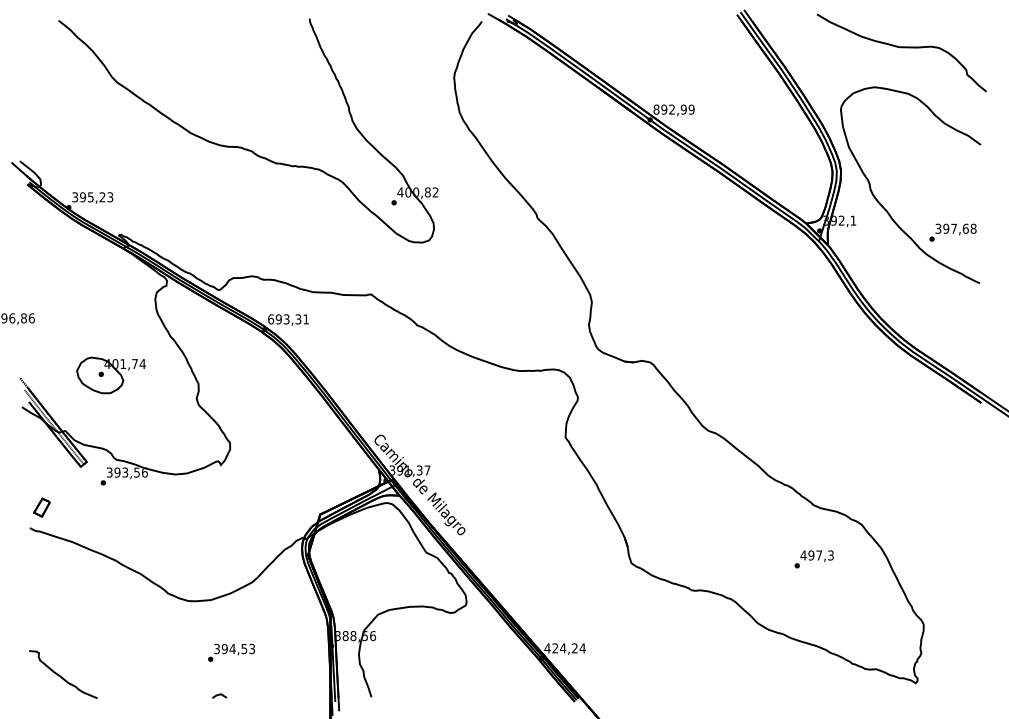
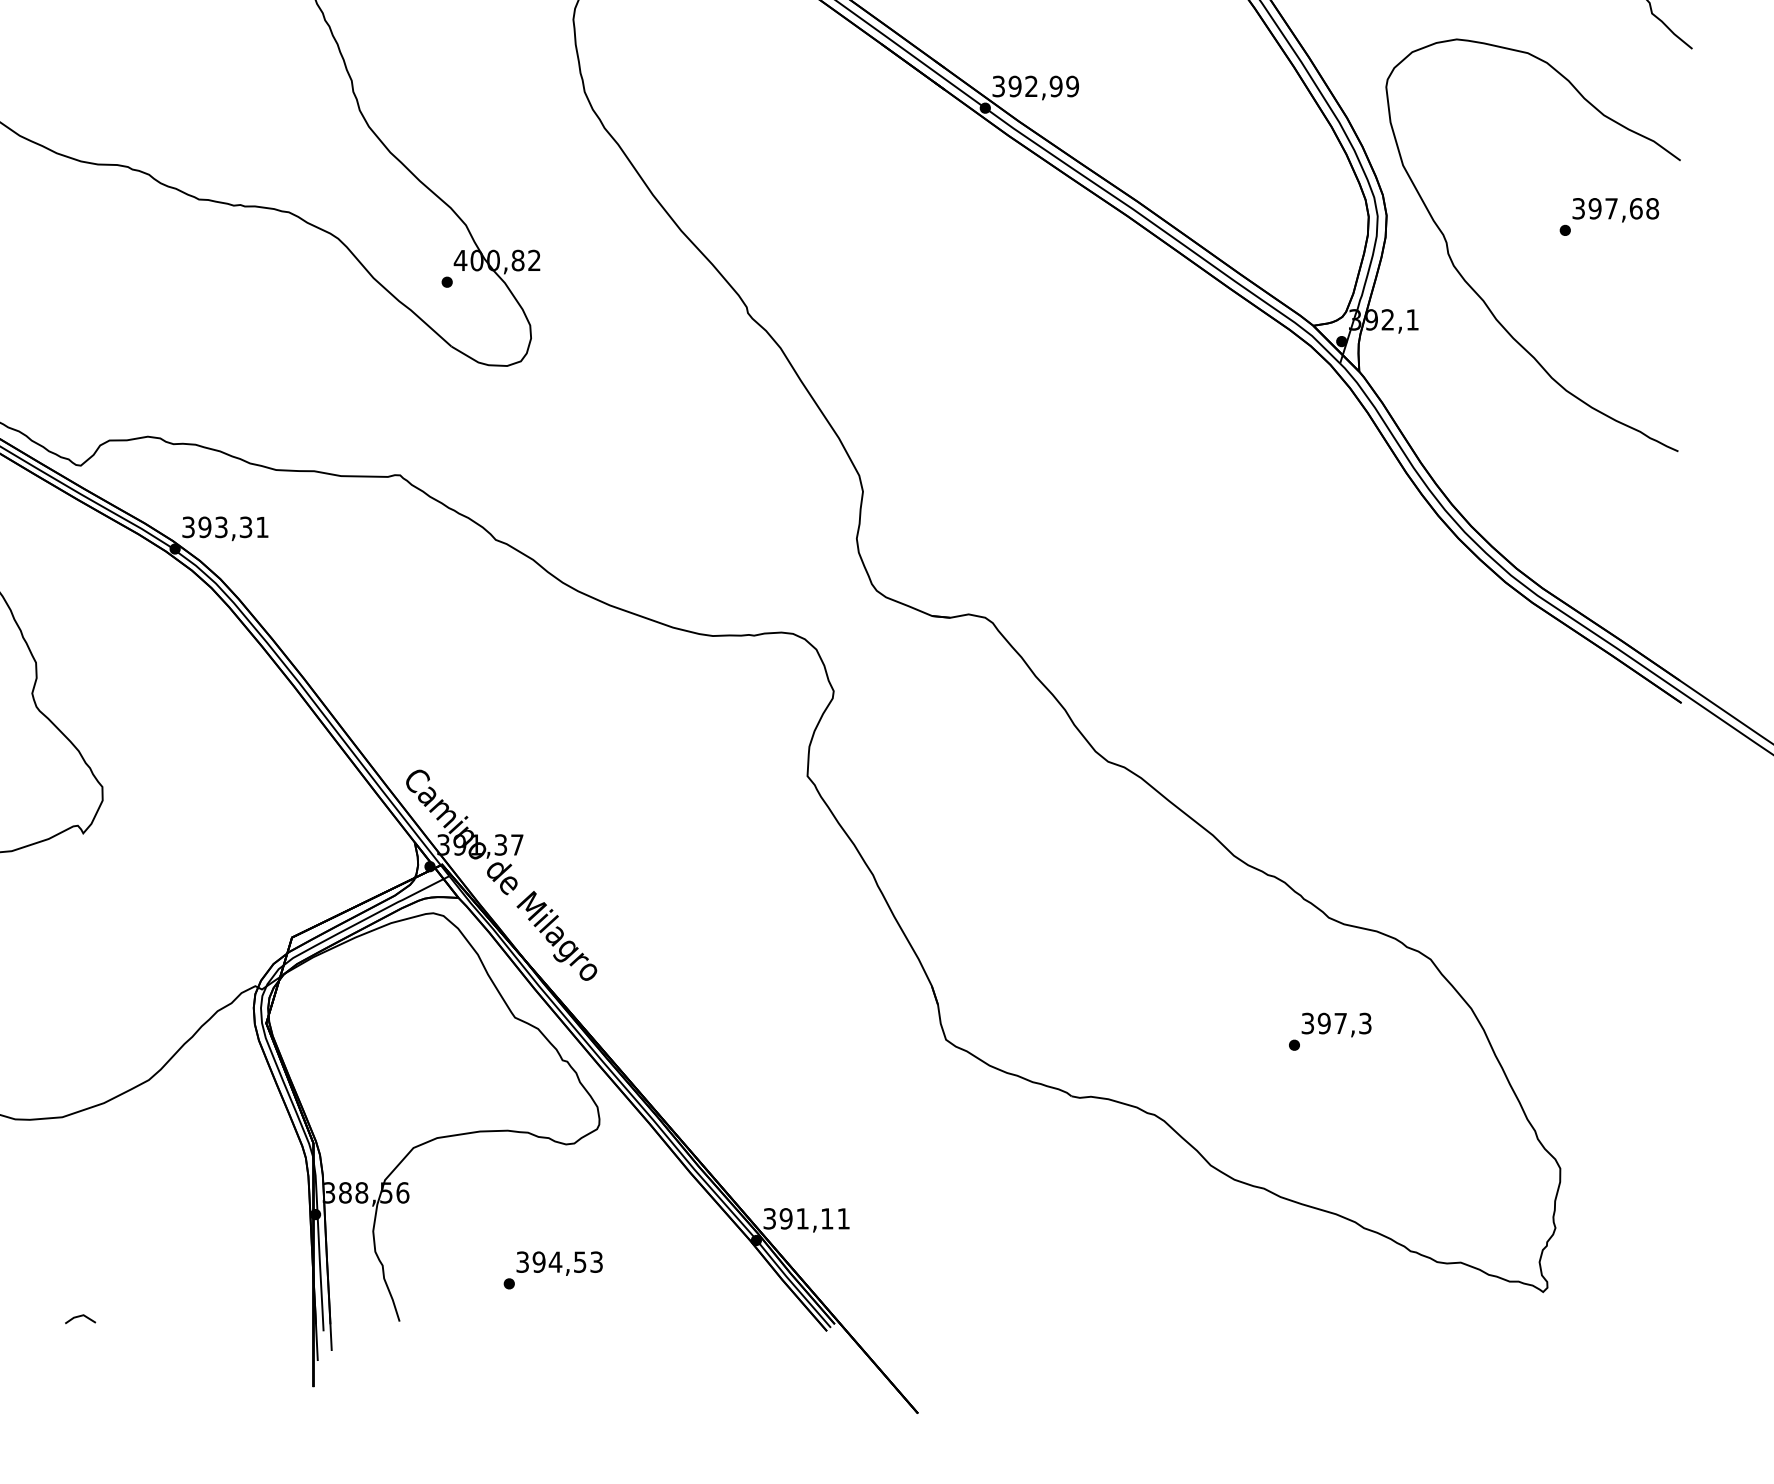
text: (656, 109) -> (998, 86), 892,99 -> 392,99
text: (952, 232) -> (1608, 216), moved
text: (271, 319) -> (189, 527), 693,31 -> 393,31
text: (803, 555) -> (1307, 1023), 497,3 -> 397,3
text: (564, 648) -> (805, 1219), 424,24 -> 391,11
text: (231, 652) -> (553, 1269), moved

